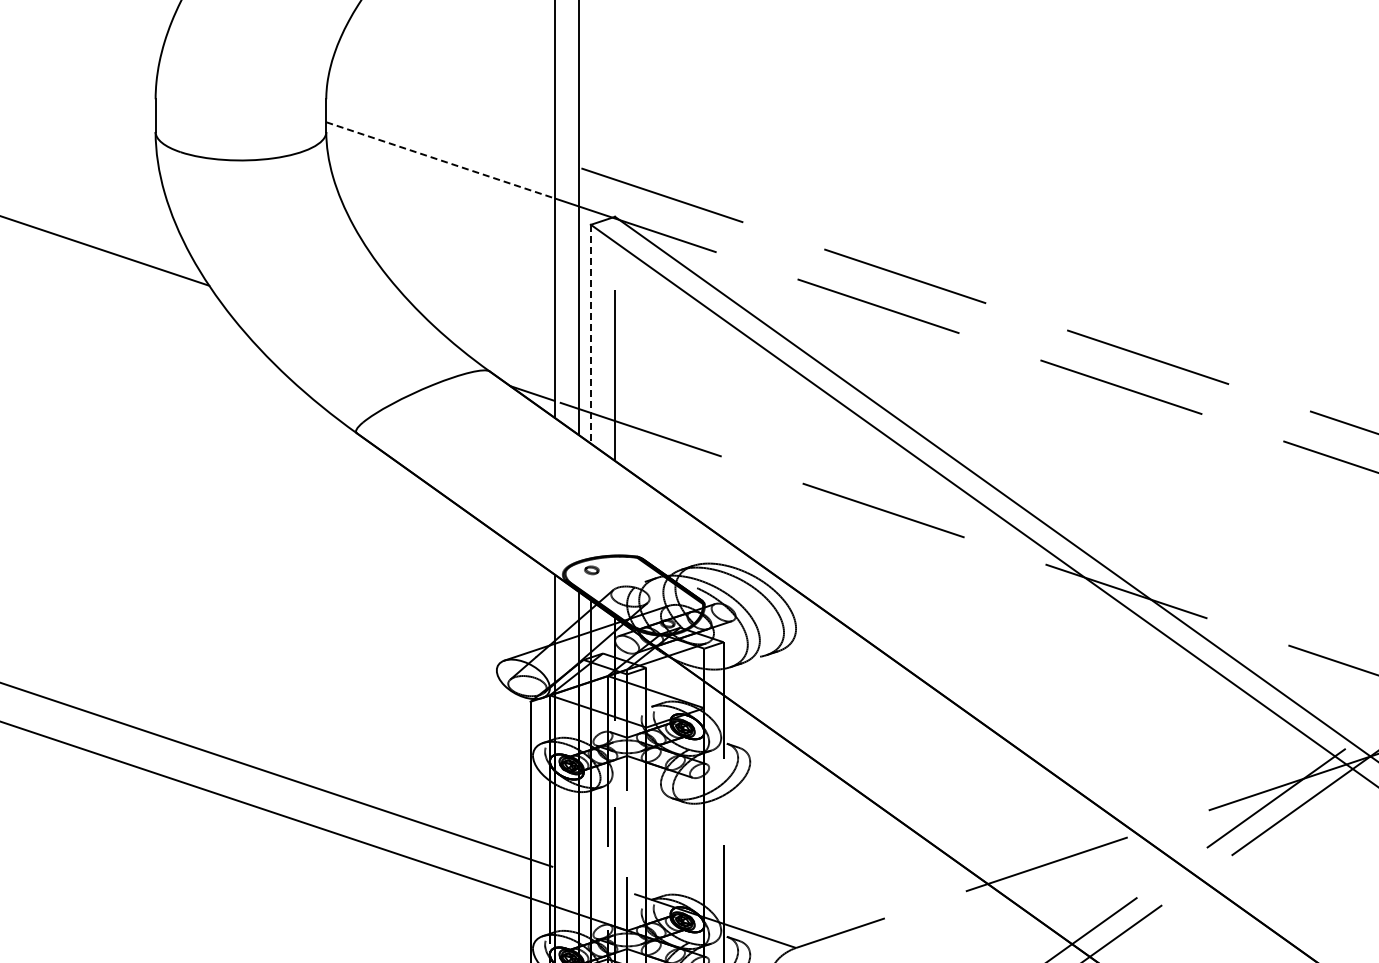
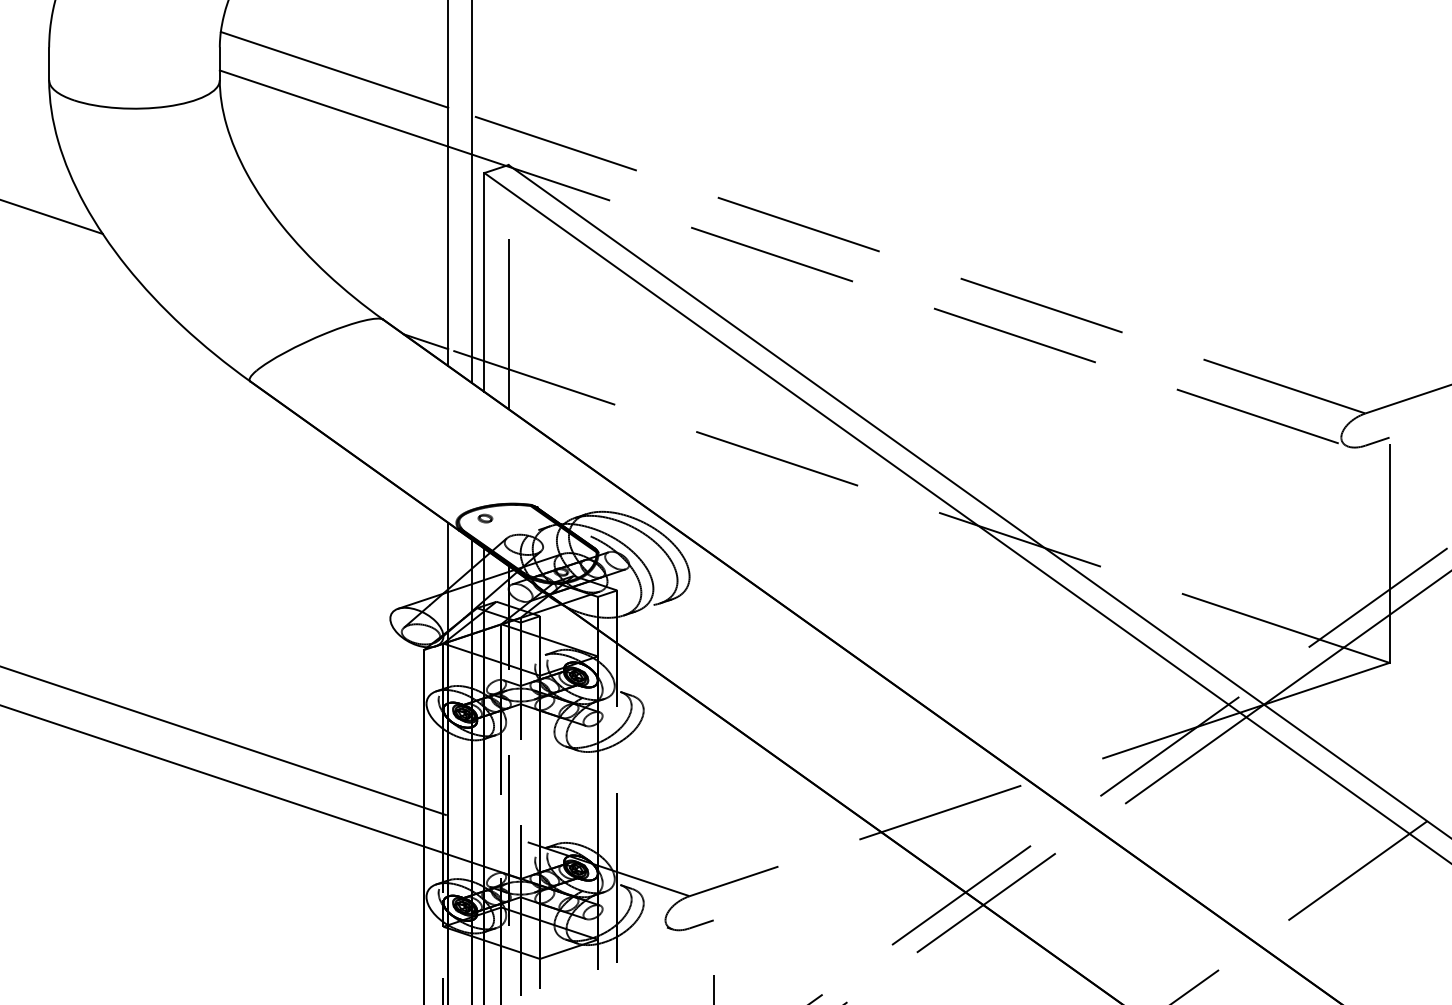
line: (440, 121) -> (334, 69), added
line: (440, 160) -> (334, 108), dashed -> solid
line: (590, 335) -> (484, 283), dashed -> solid

